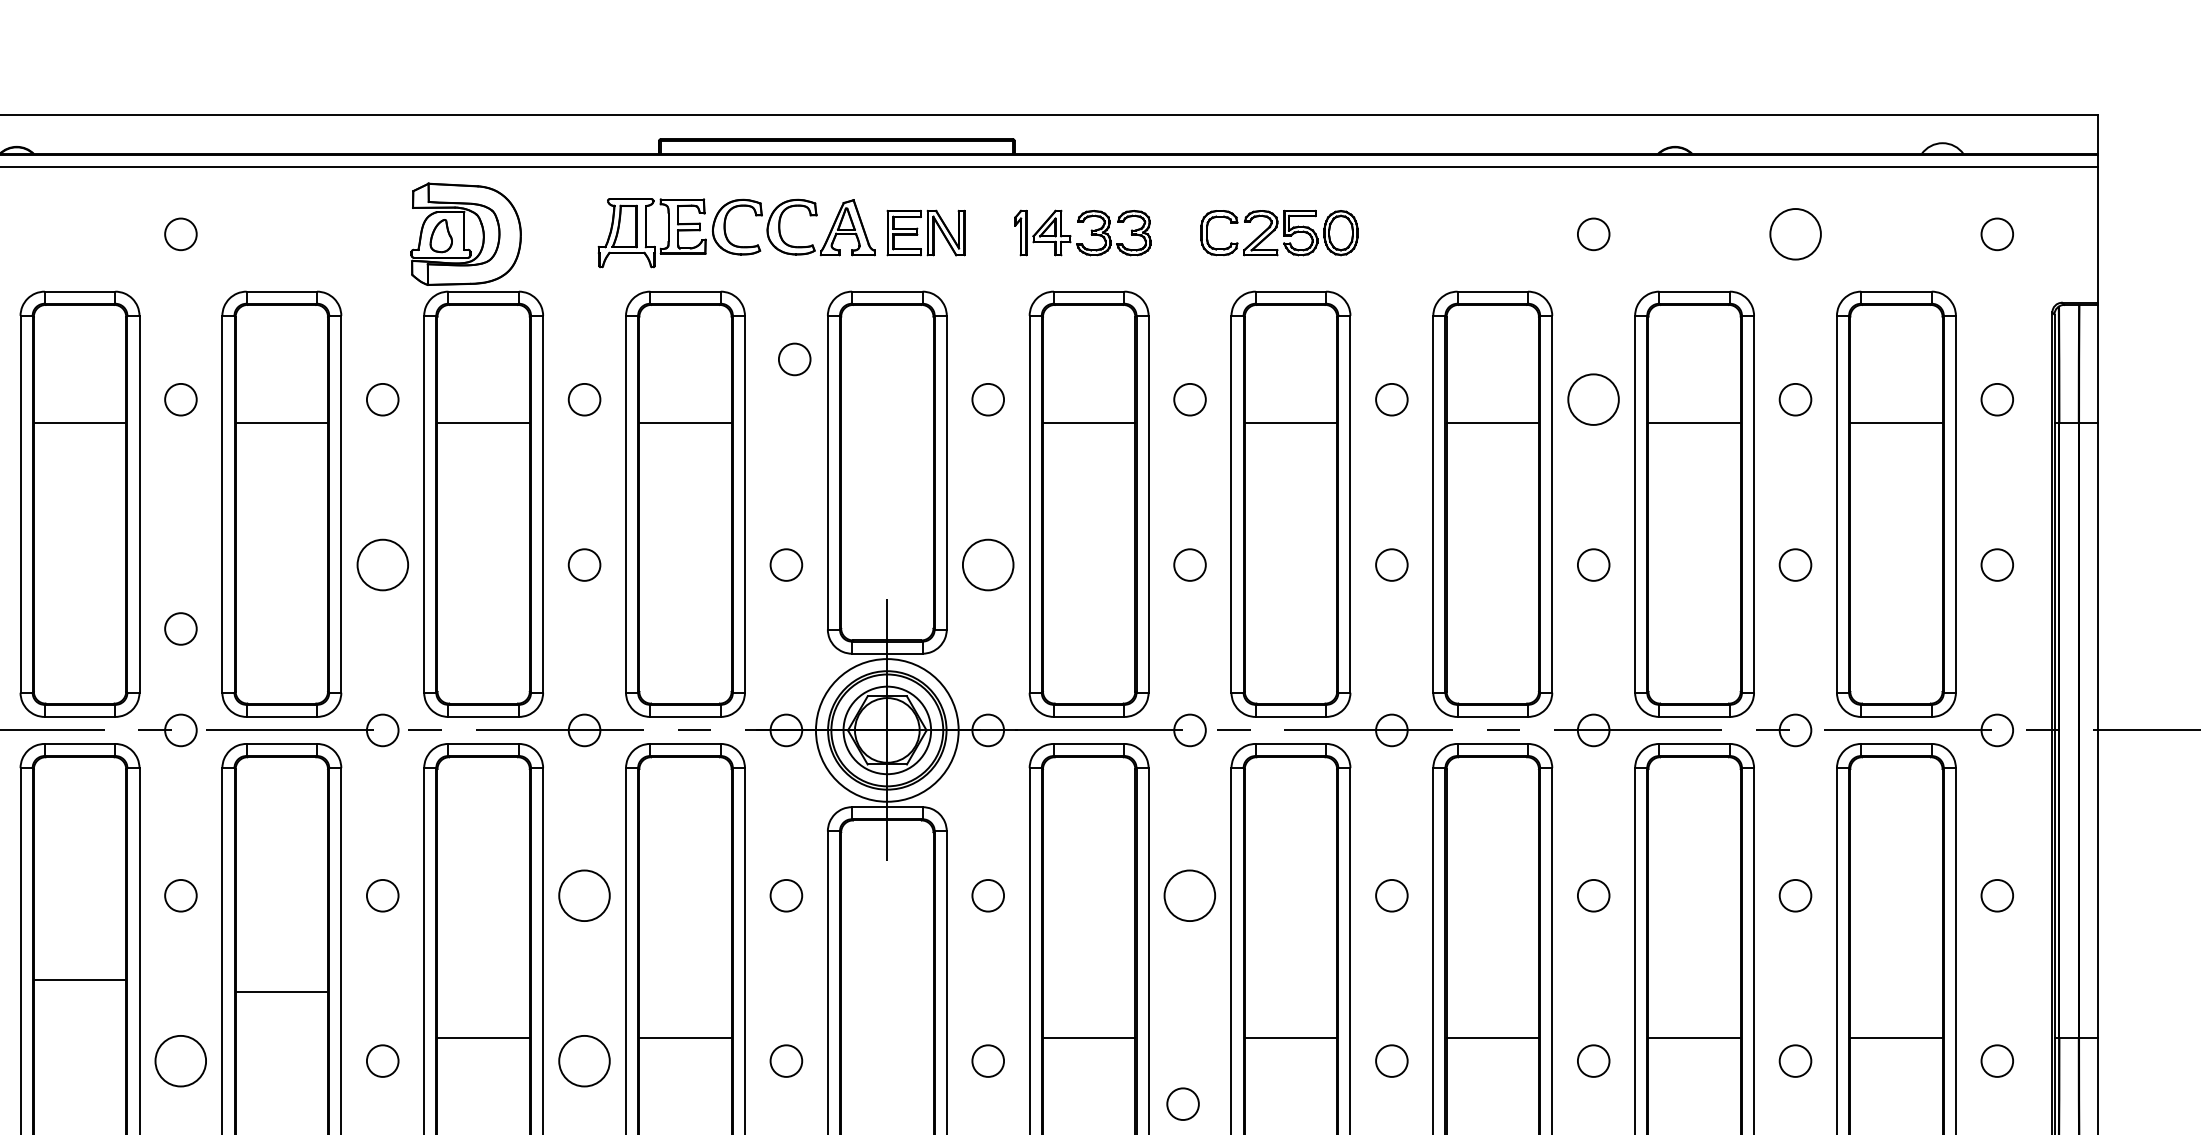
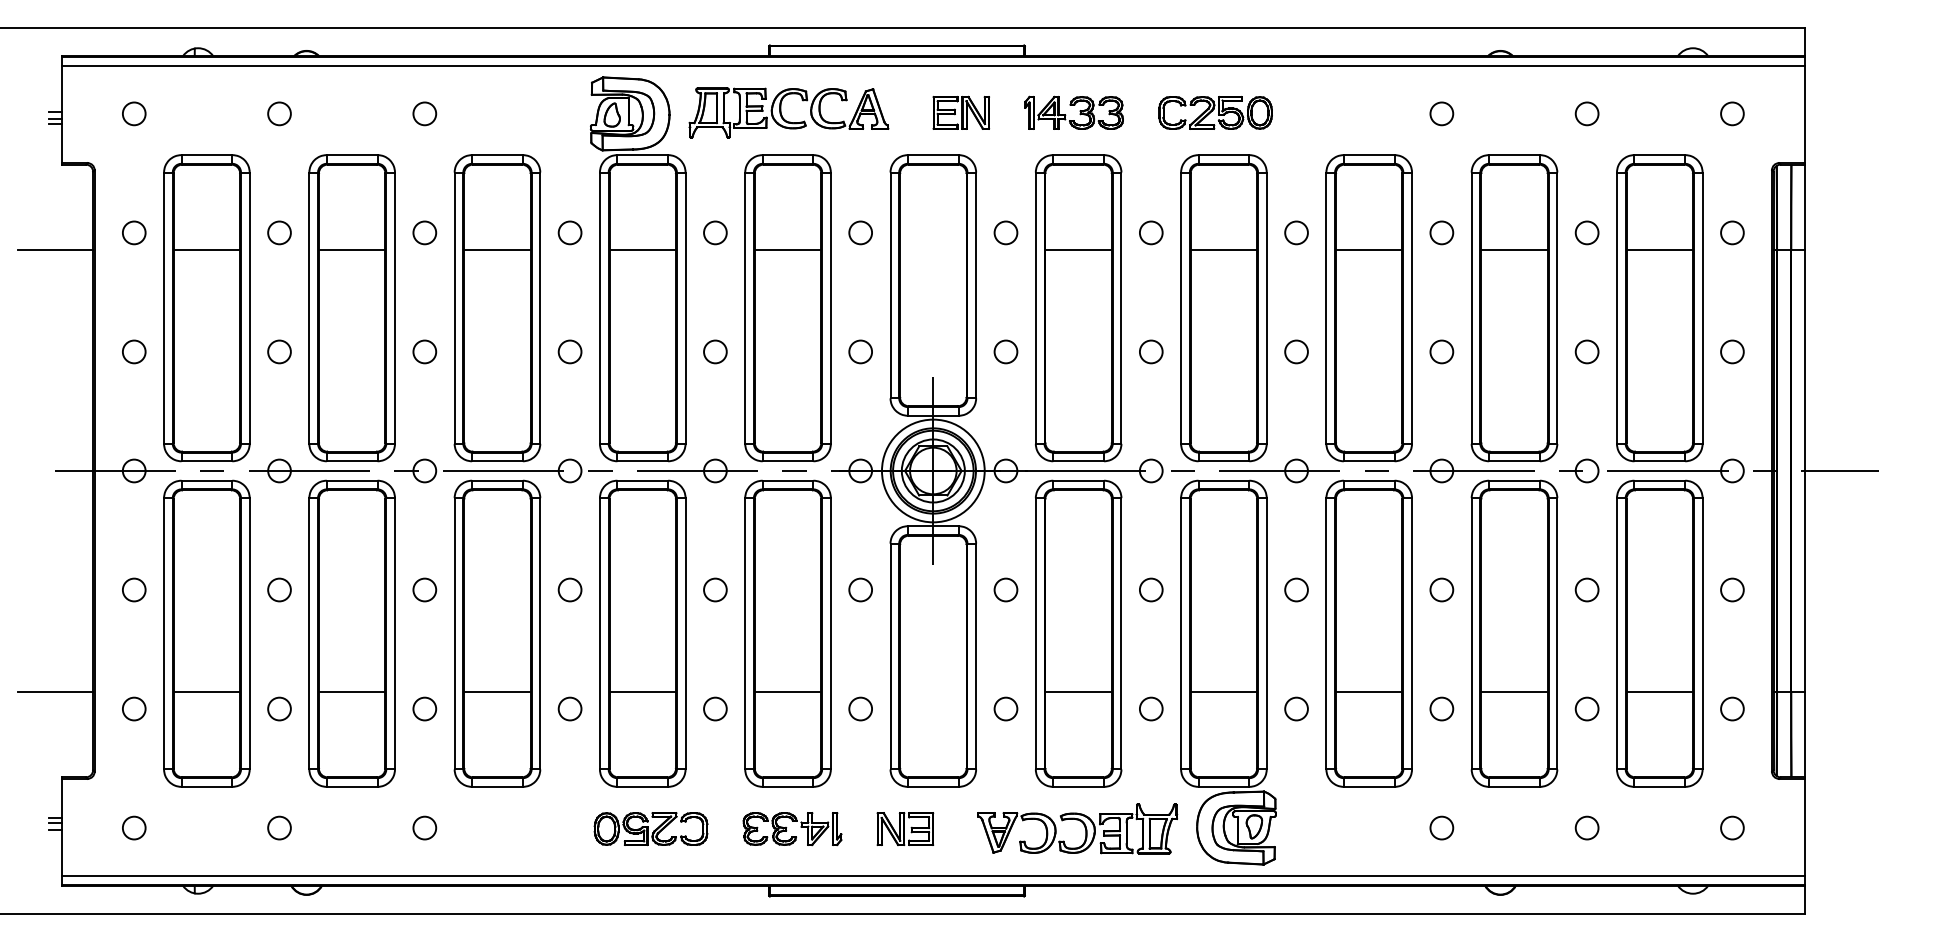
circle: (1794, 233) -> (1586, 113), size x0.62
part: (727, 236) -> (782, 115), moved
circle: (794, 358) -> (860, 232), moved
circle: (1593, 399) -> (1441, 232), size x0.62
circle: (381, 564) -> (569, 351), size x0.62
circle: (987, 564) -> (1005, 351), size x0.62
circle: (180, 628) -> (424, 351), moved
circle: (584, 895) -> (715, 589), size x0.62
circle: (1190, 895) -> (1151, 589), size x0.62
line: (79, 979) -> (351, 692), moved
line: (281, 992) -> (497, 692), moved
circle: (180, 1060) -> (424, 708), size x0.62
circle: (584, 1060) -> (715, 708), size x0.62
circle: (1183, 1103) -> (1151, 708), moved

